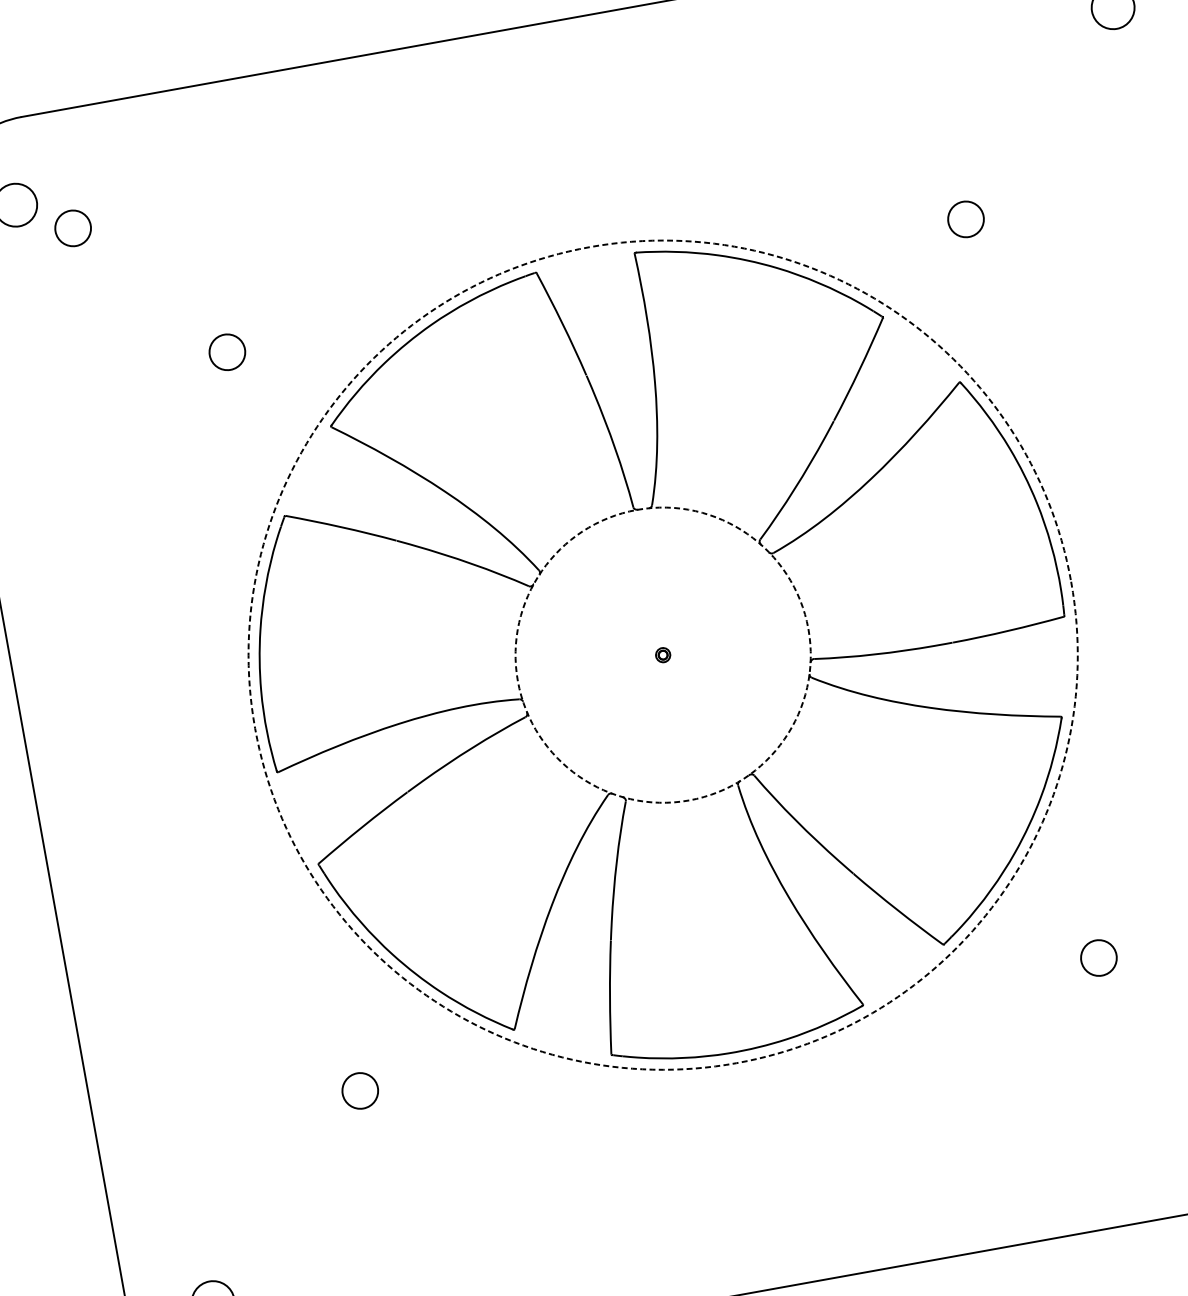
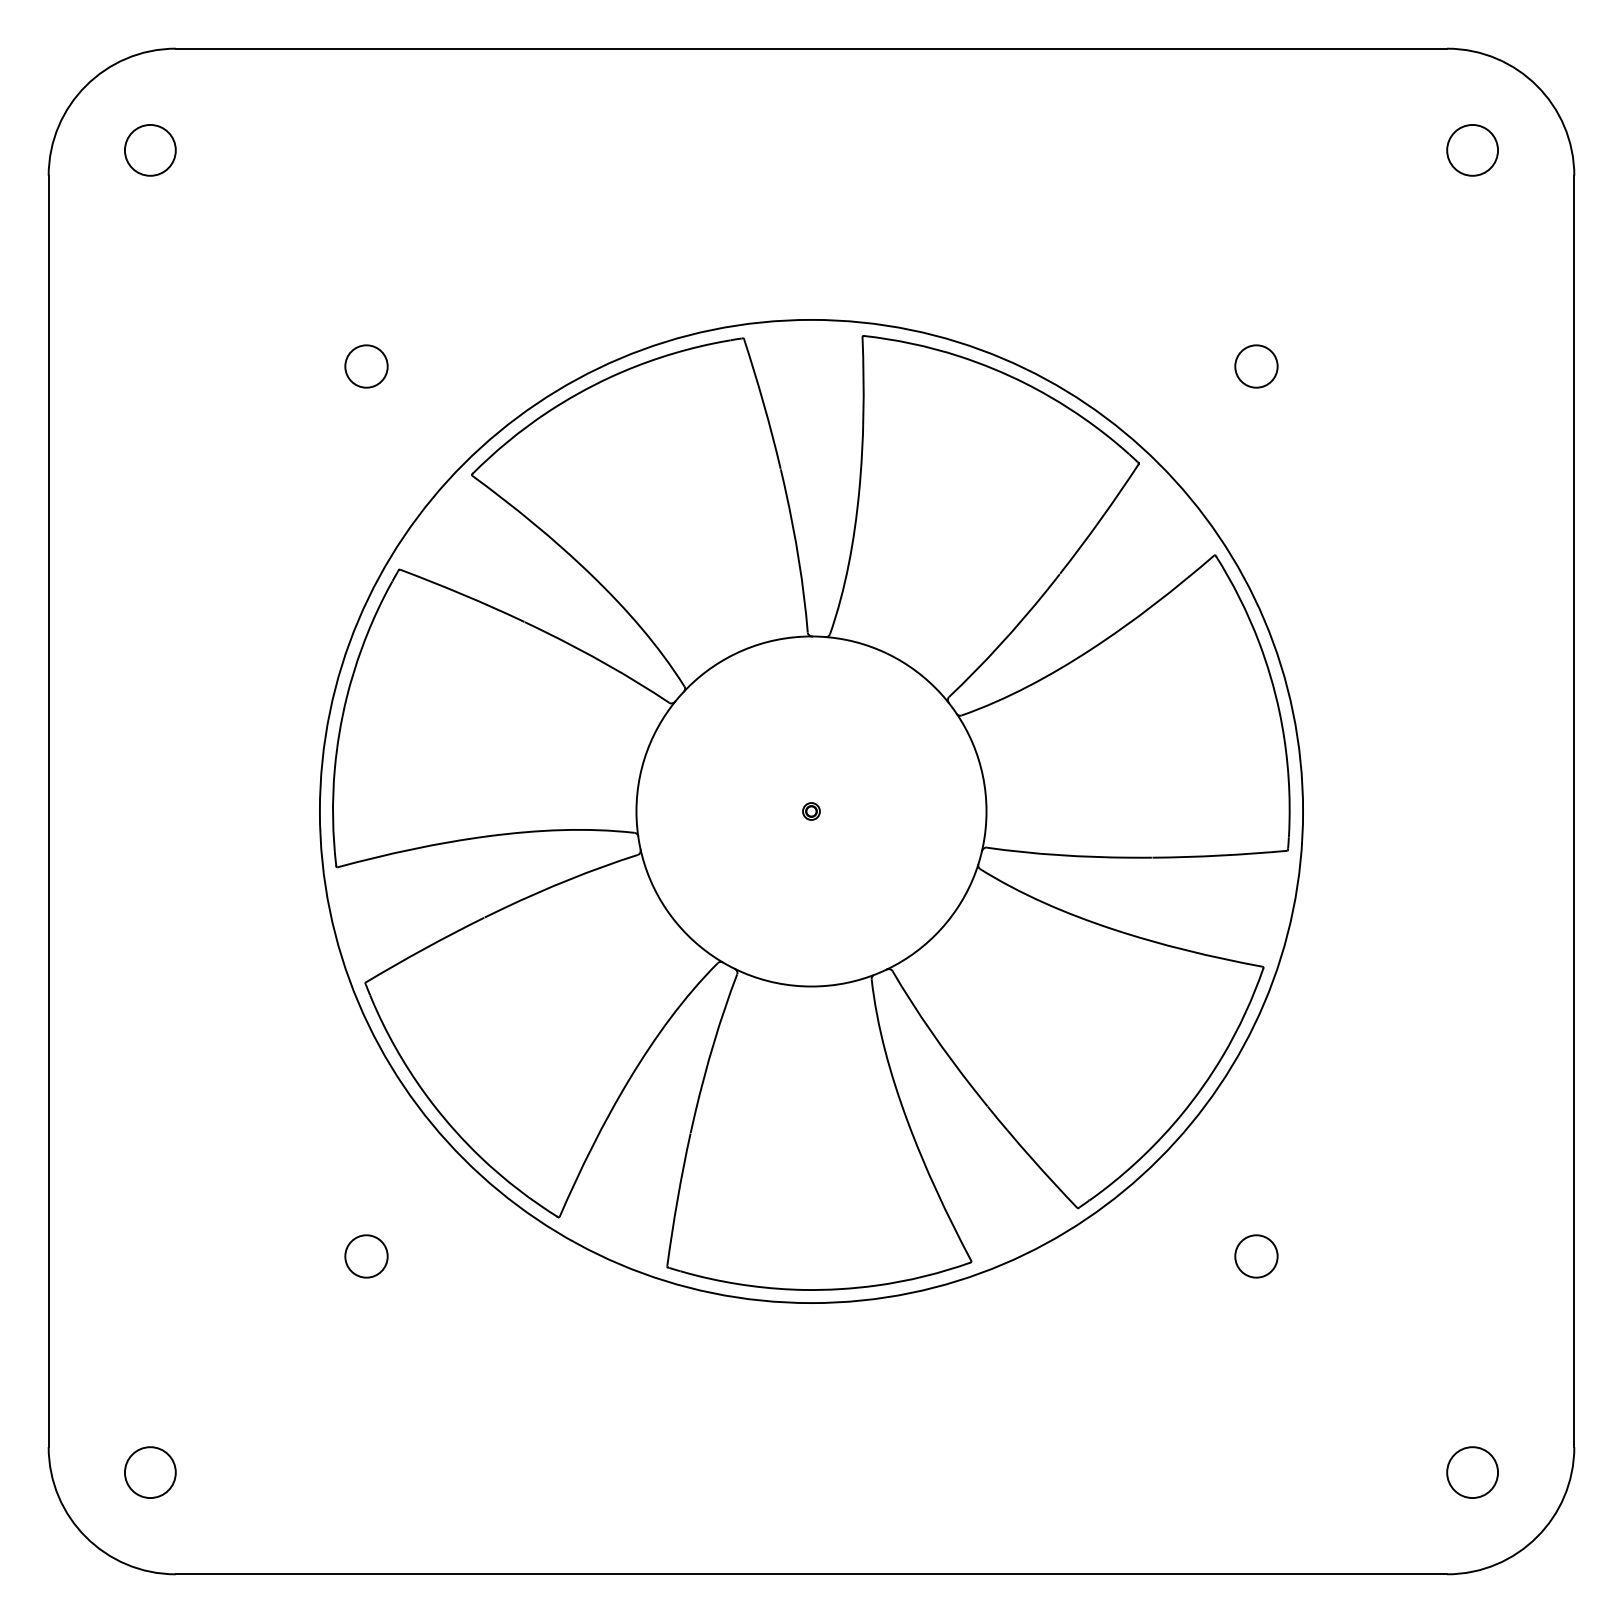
circle: (73, 228) -> (212, 189), removed
circle: (663, 655) -> (811, 811), dashed -> solid
circle: (663, 655) -> (811, 811), dashed -> solid

